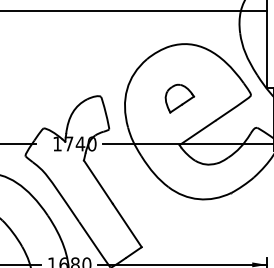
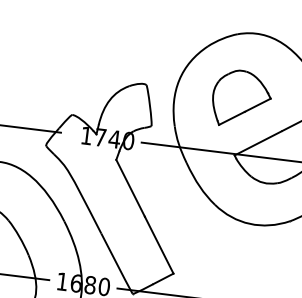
part: (179, 98) -> (241, 98), size x1.67

